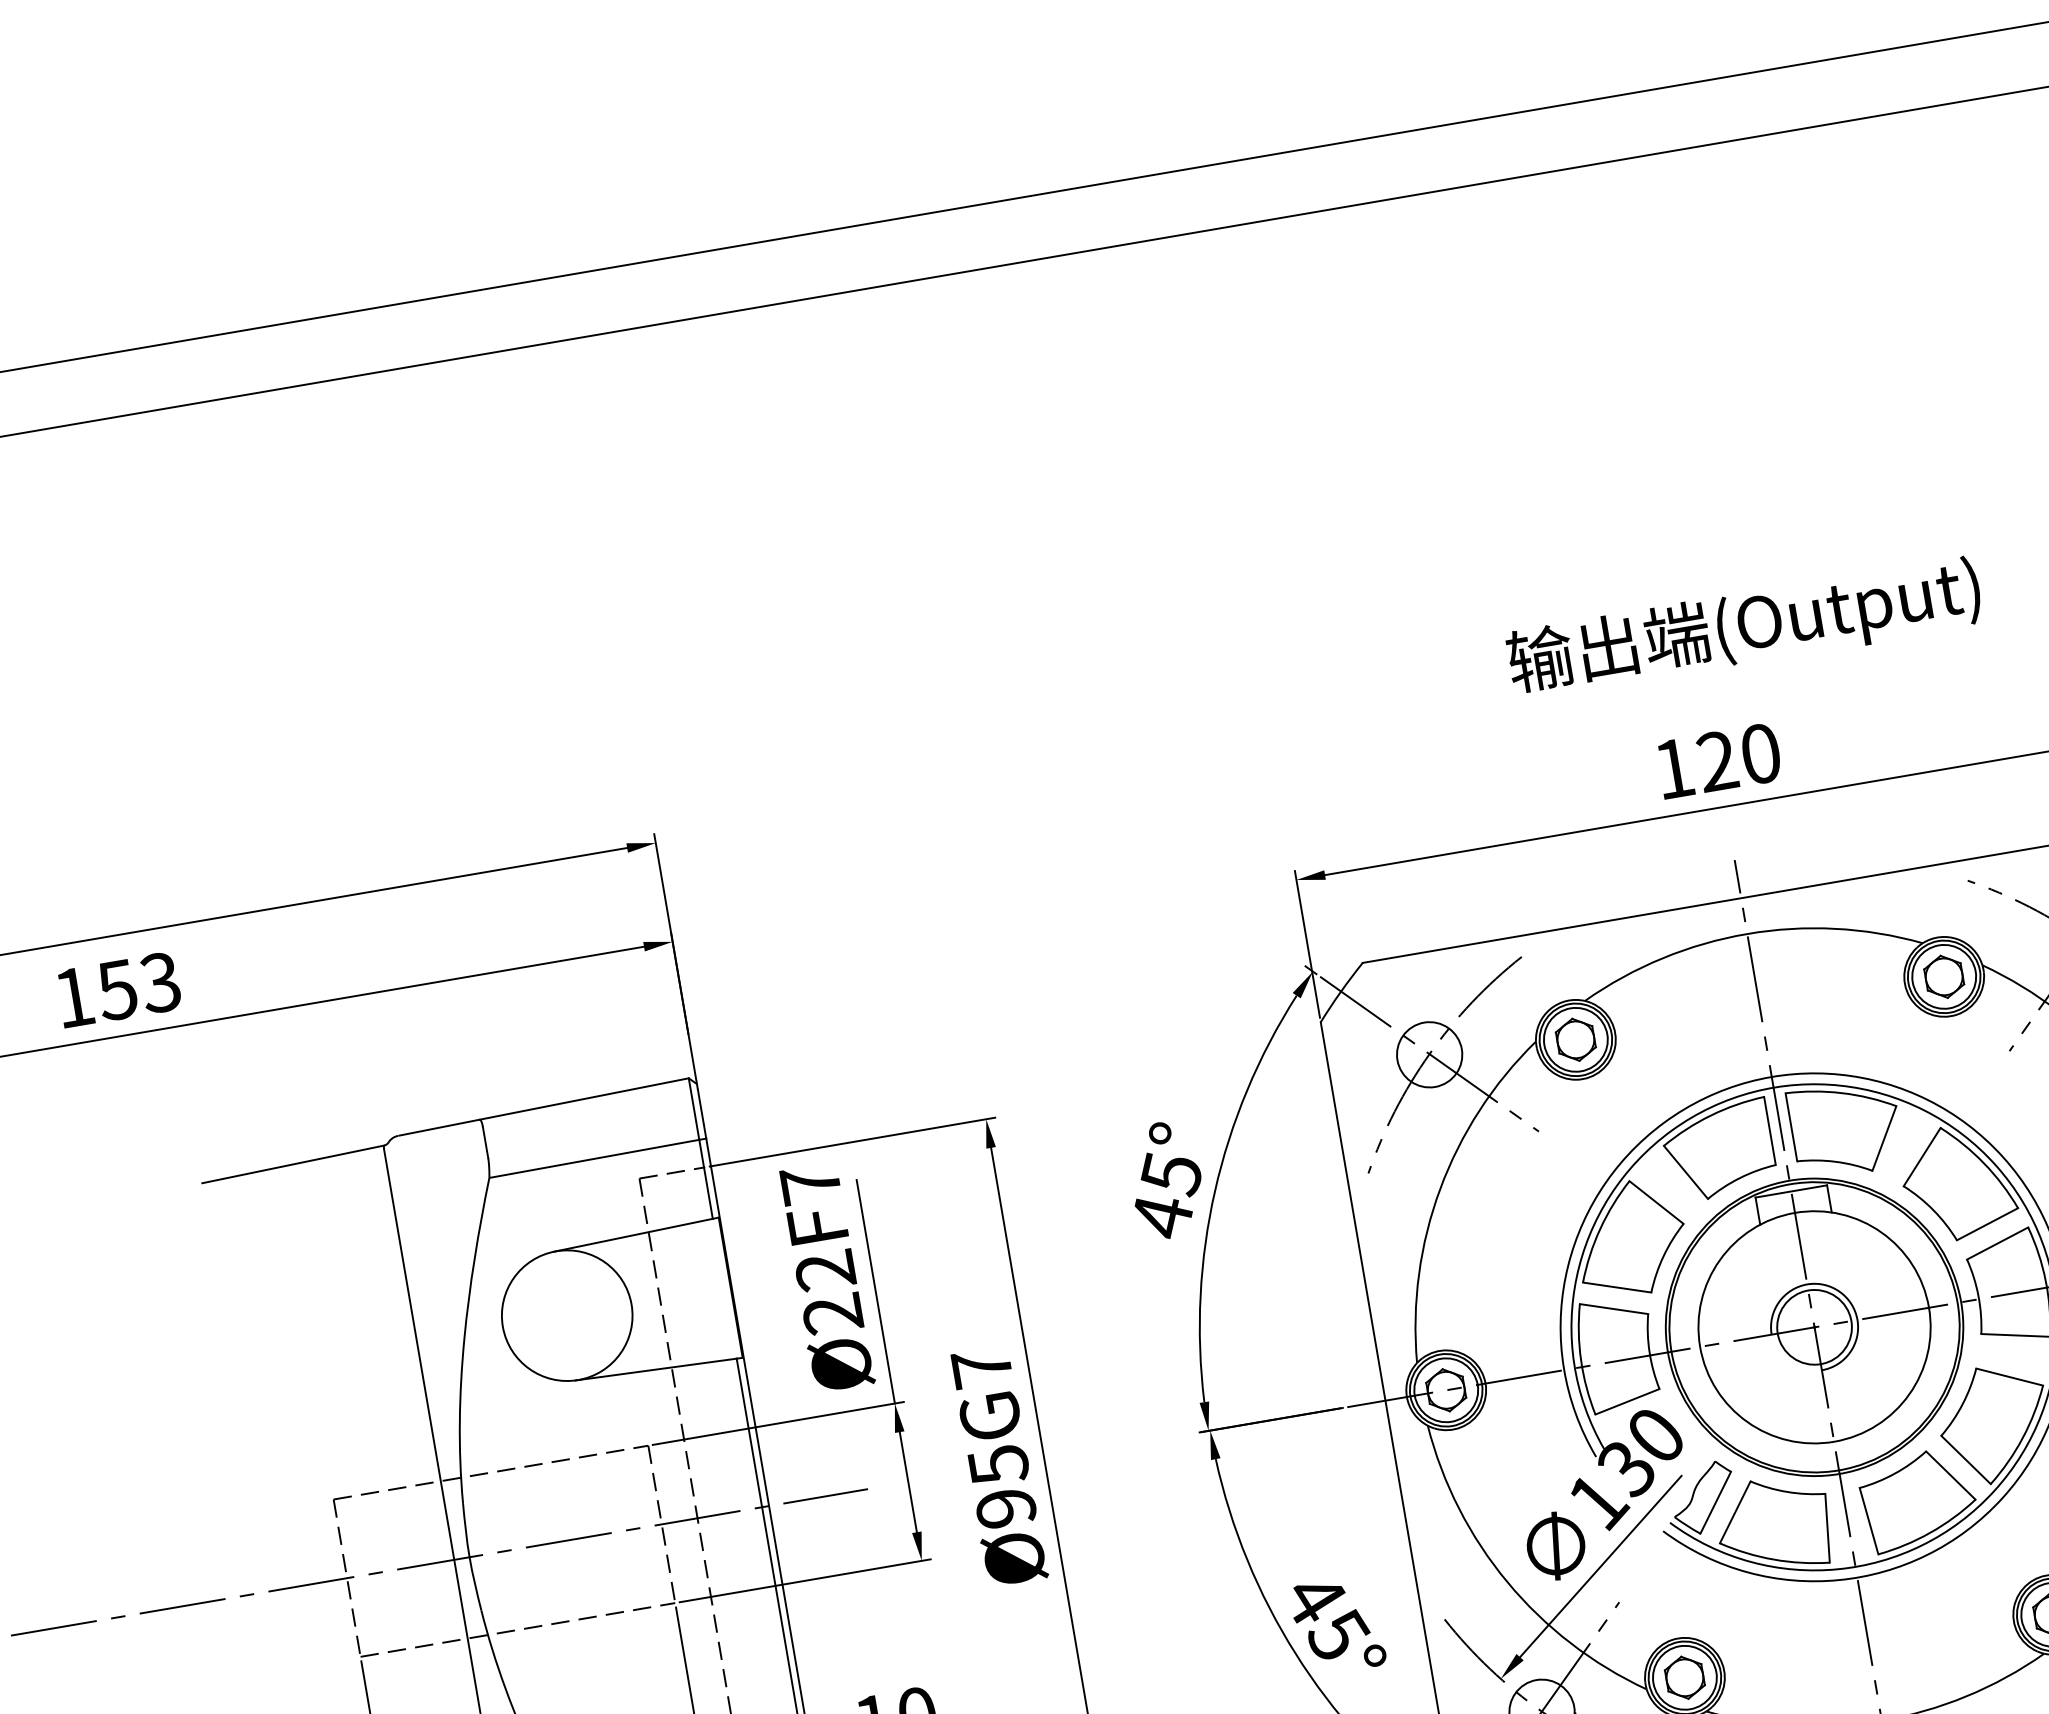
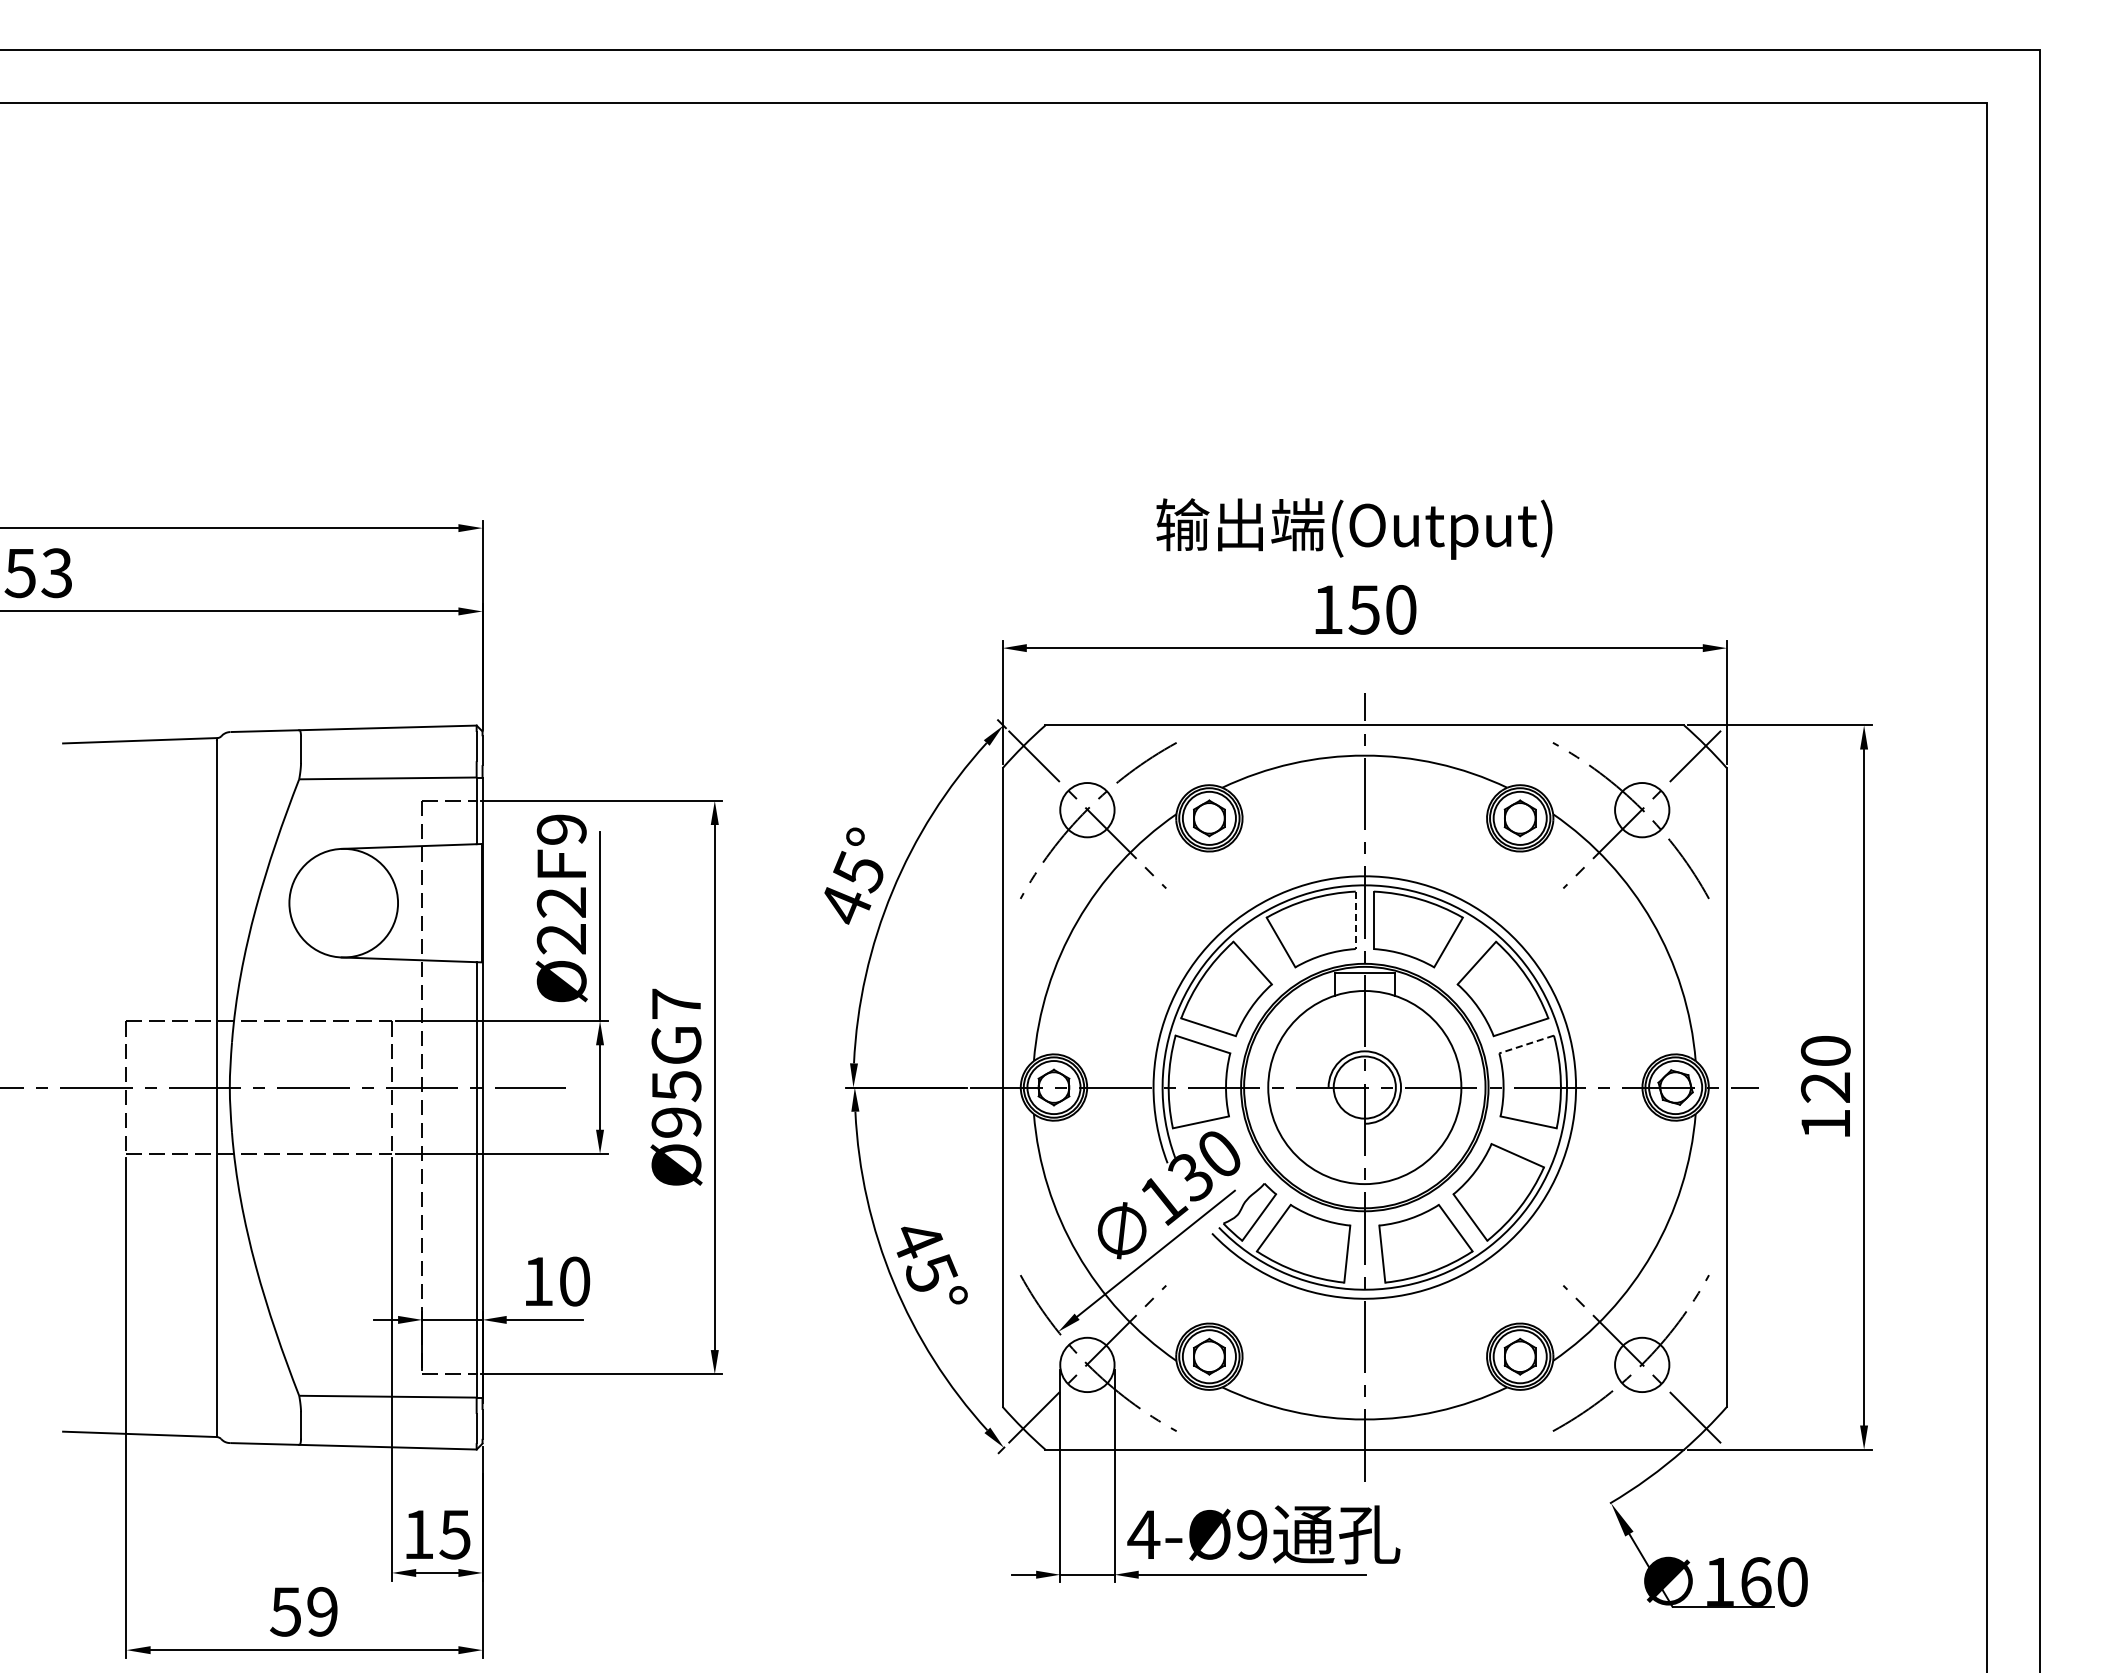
text: (1744, 628) -> (1354, 528), moved
text: (1716, 761) -> (1363, 609), 120 -> 150
line: (1769, 1131) -> (1355, 920), solid -> dashed
text: (810, 1184) -> (561, 829), Ø22F7 -> Ø22F9
line: (1997, 1243) -> (1526, 1044), solid -> dashed

